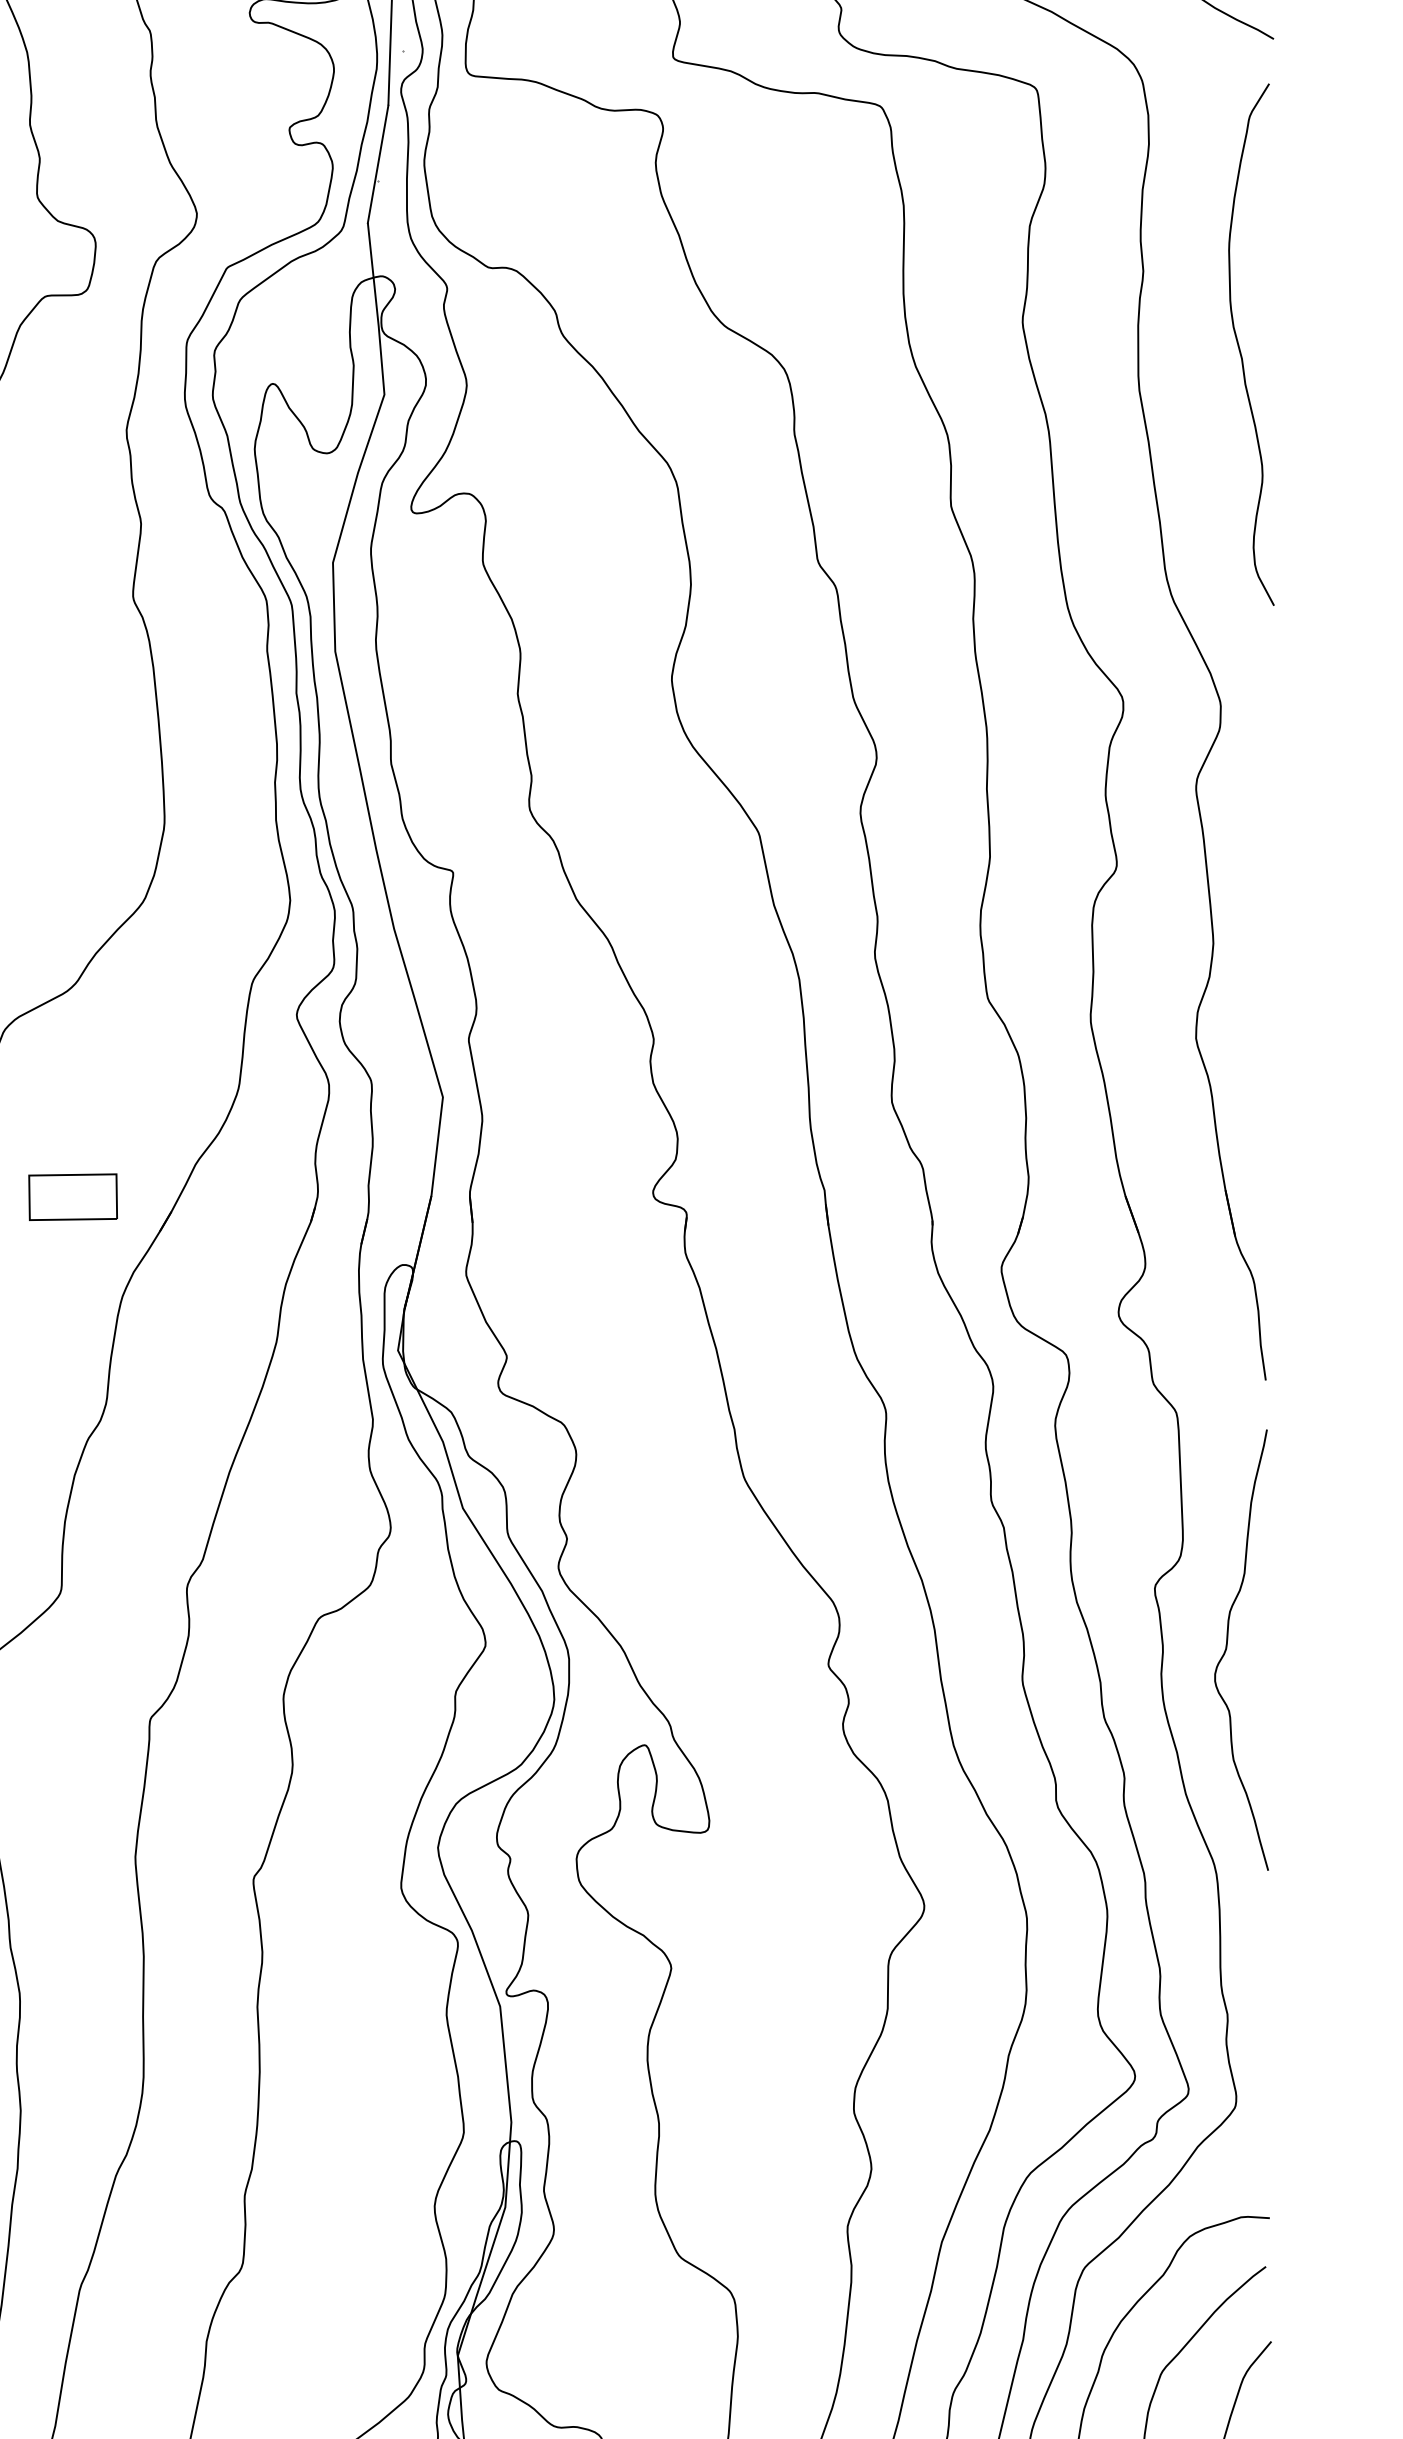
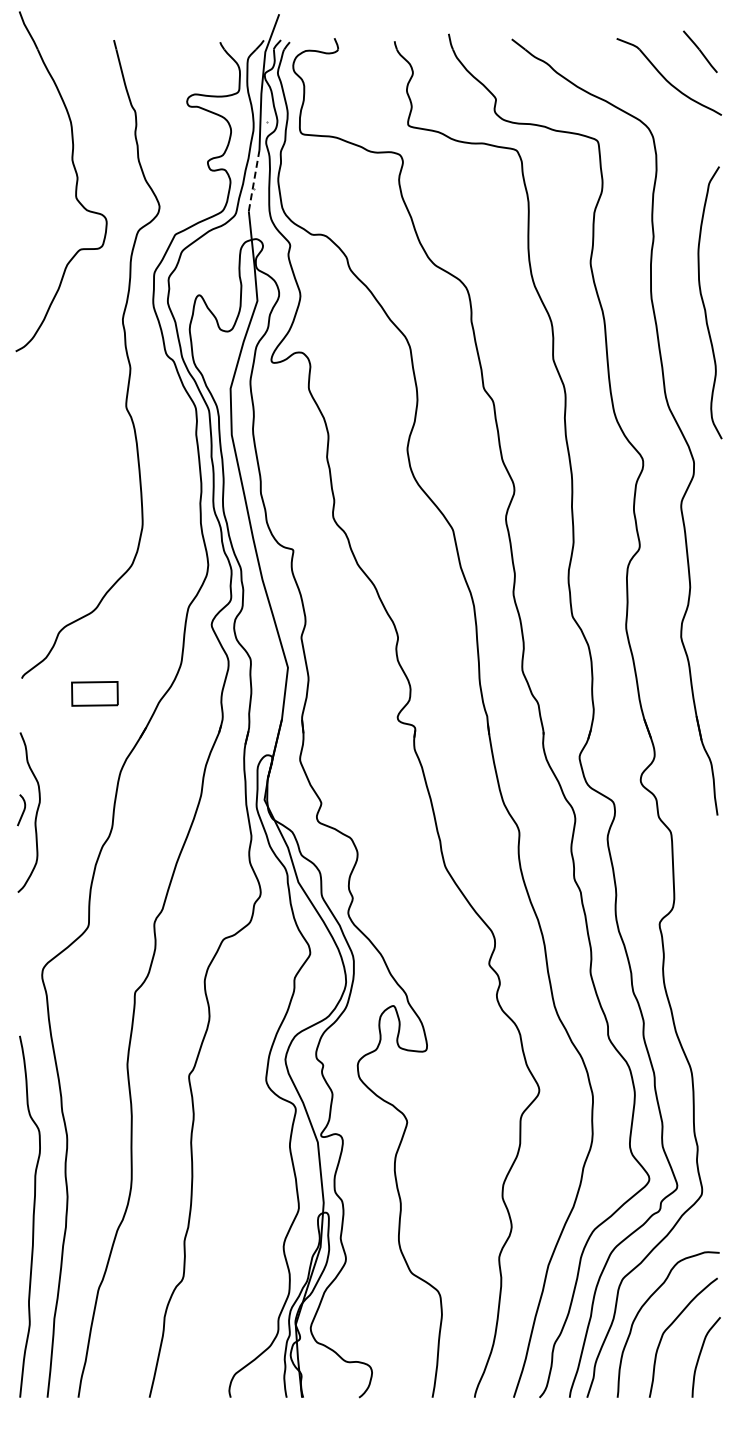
line: (378, 165) -> (254, 181), solid -> dashed
curve: (1240, 345) -> (704, 303), moved
part: (72, 1196) -> (94, 693), moved
curve: (1229, 1644) -> (698, 953), removed

